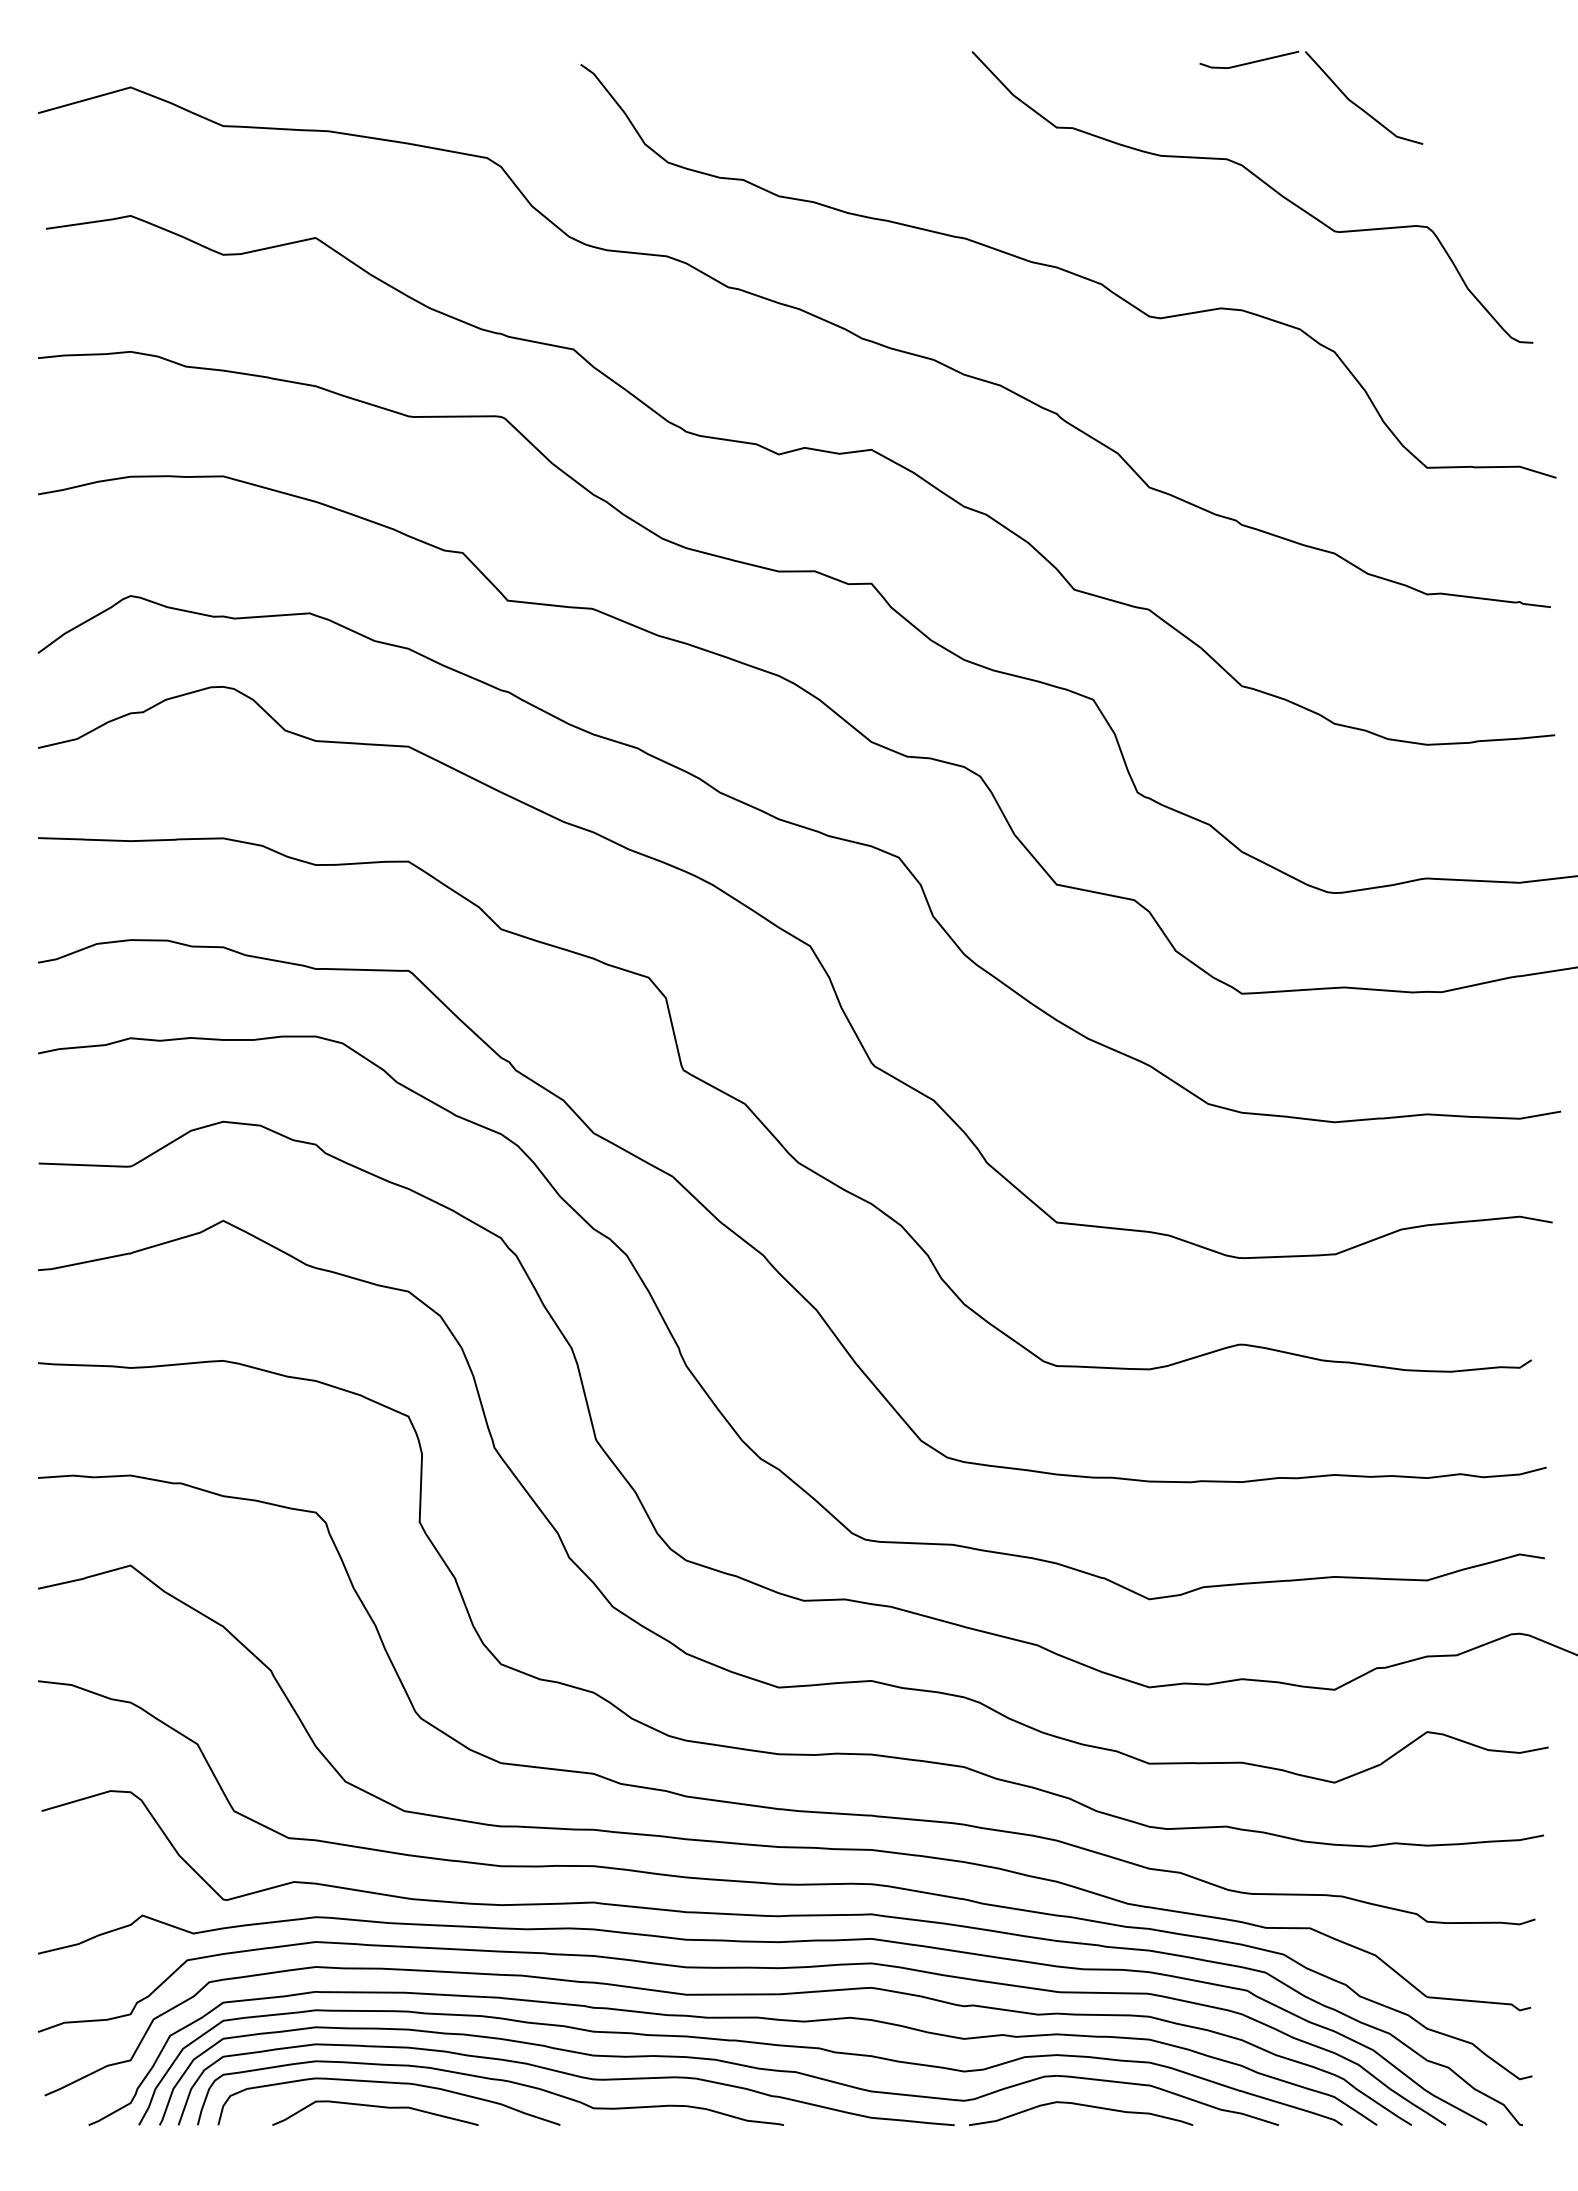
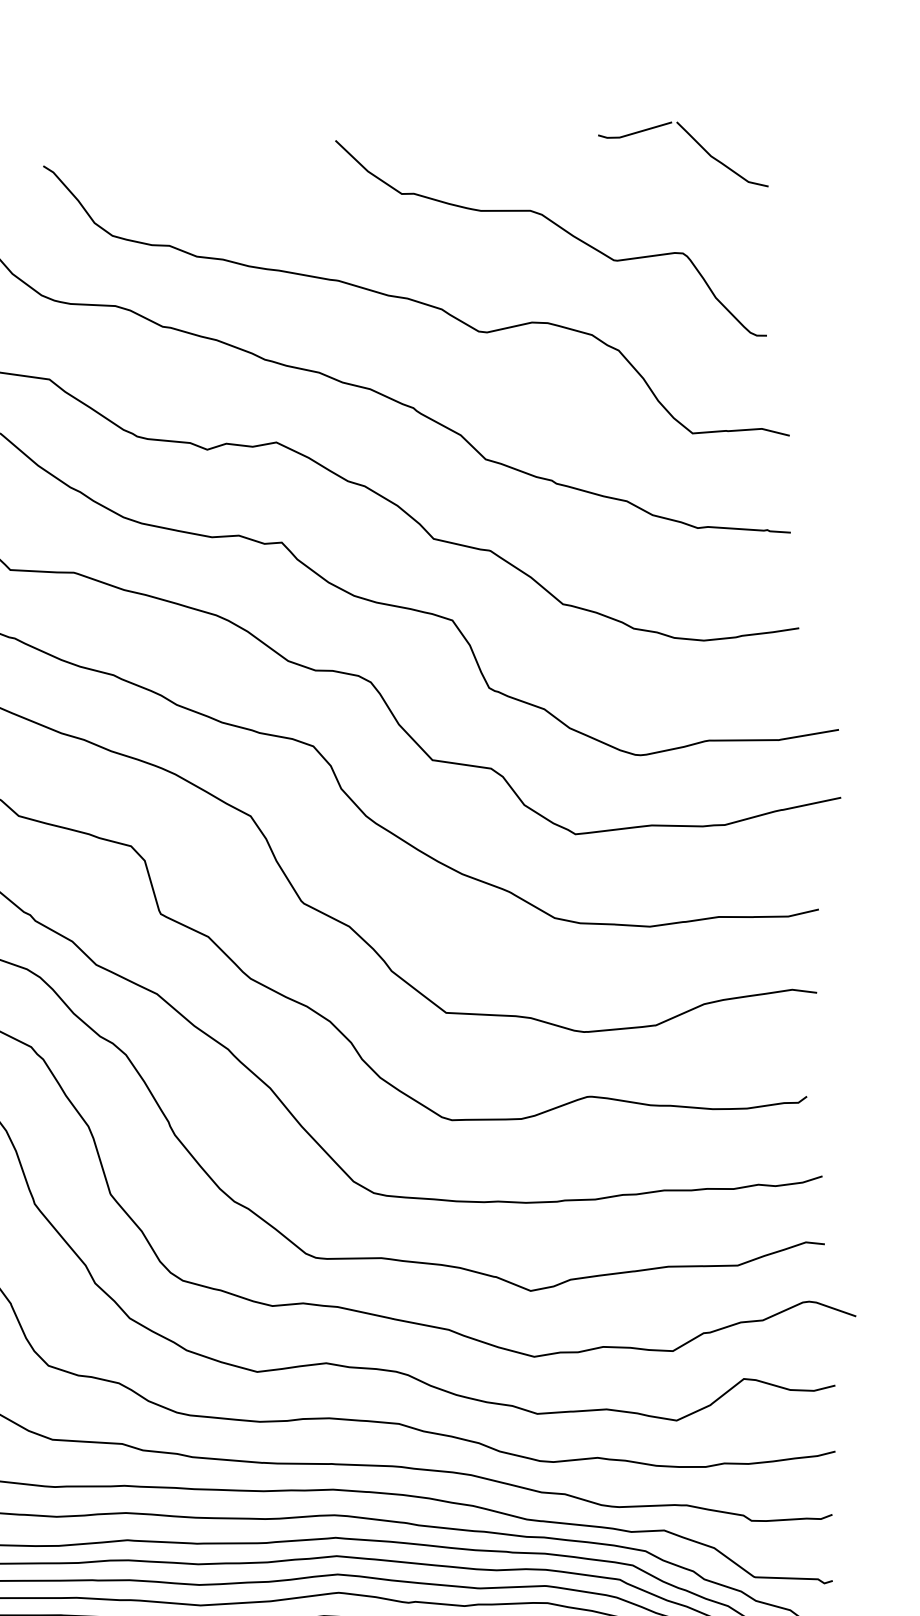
part: (1329, 79) -> (695, 141), moved

